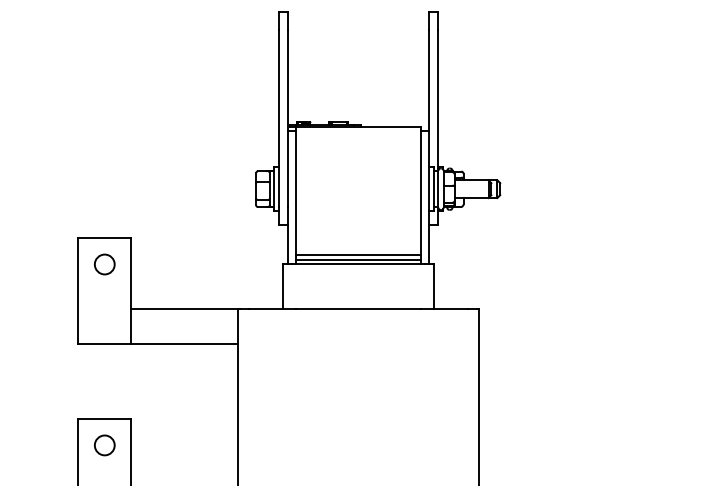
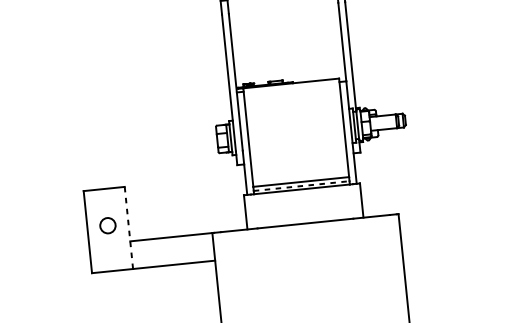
line: (358, 259) -> (301, 185), solid -> dashed
circle: (104, 264) -> (107, 225), moved
line: (131, 291) -> (129, 228), solid -> dashed

